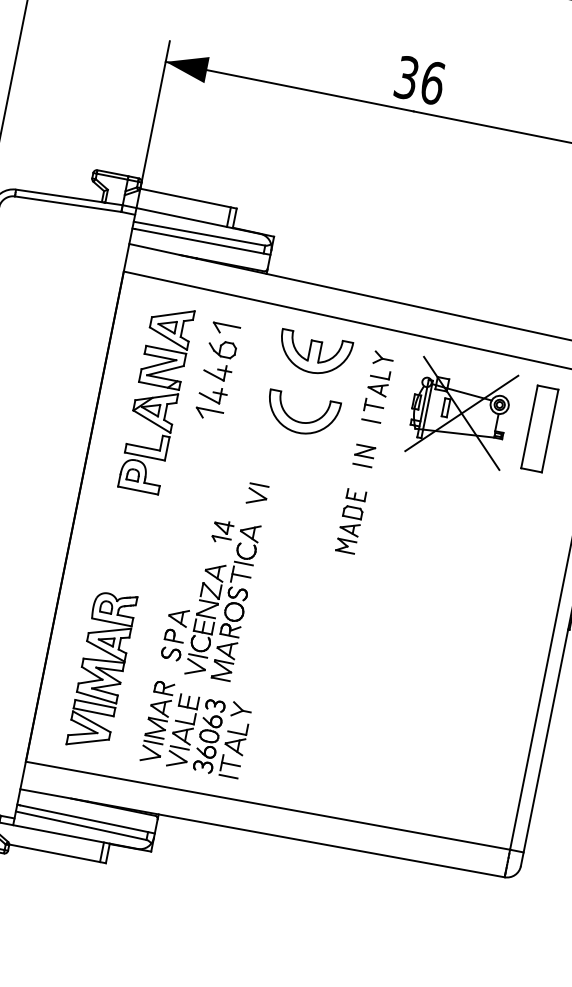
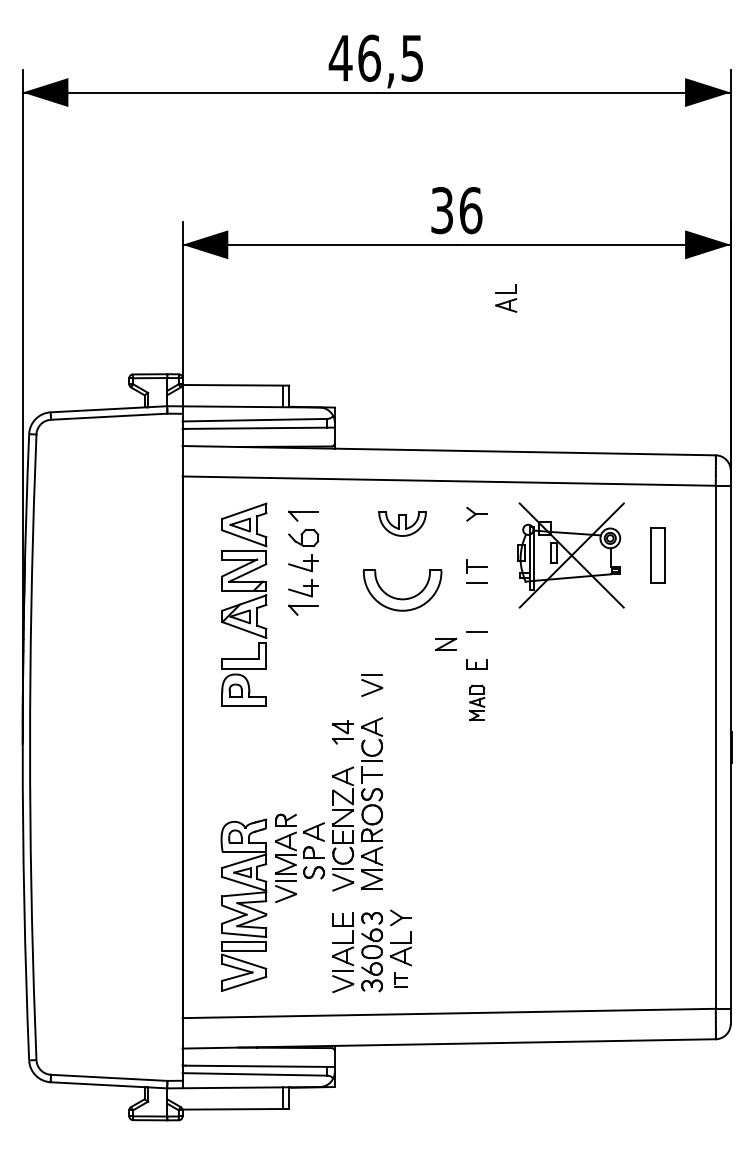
part: (314, 353) -> (402, 523), size x0.6
part: (379, 382) -> (506, 298), moved
part: (539, 428) -> (657, 555), size x0.6
part: (365, 450) -> (446, 643), moved
part: (349, 529) -> (477, 702), size x0.7
part: (157, 721) -> (285, 857), moved
part: (230, 766) -> (400, 979), size x0.6

